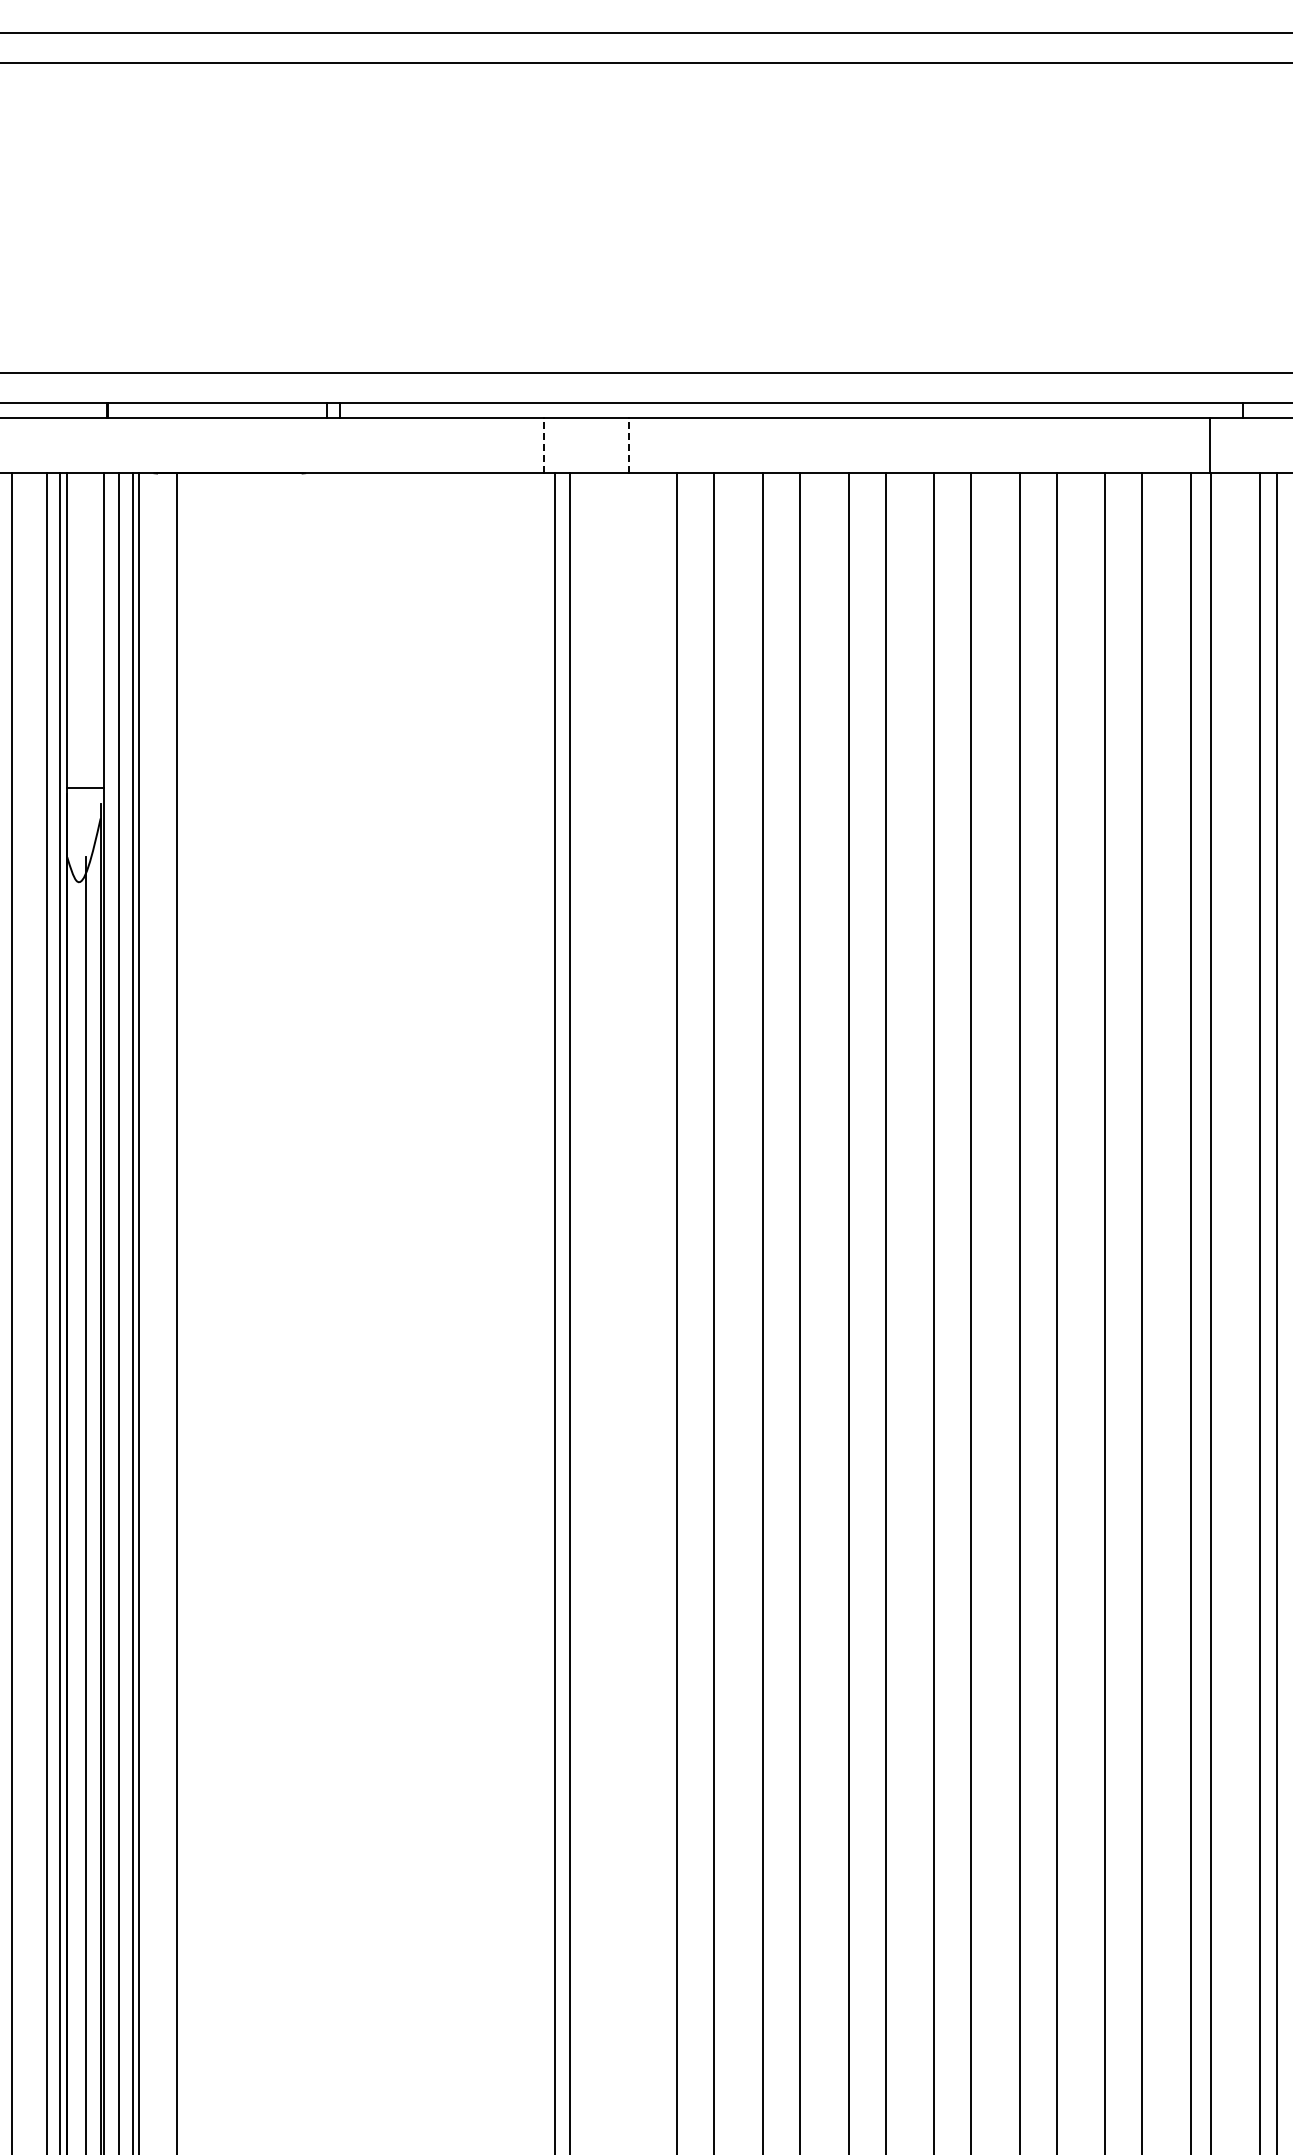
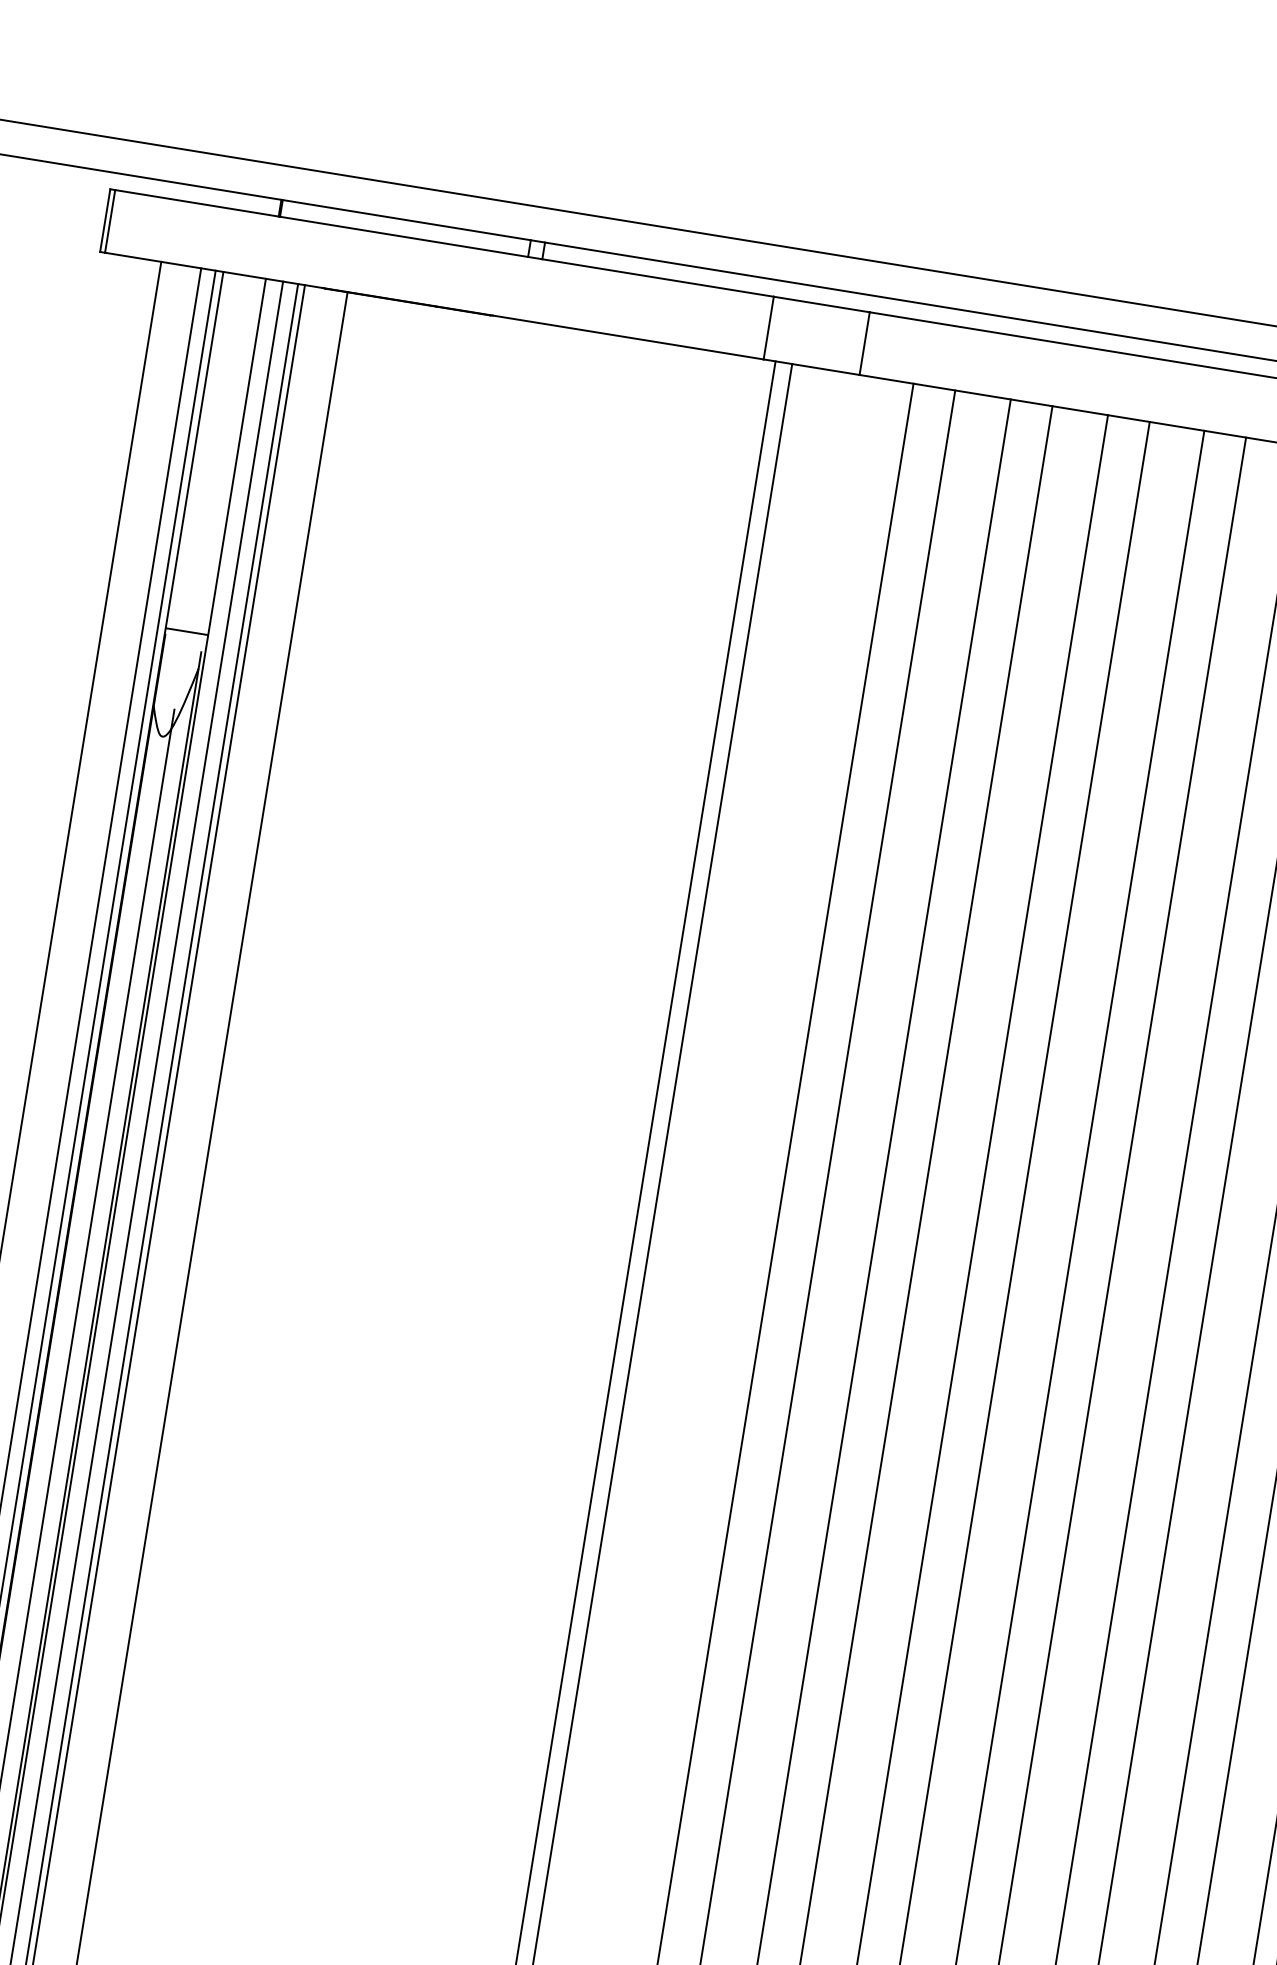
line: (544, 445) -> (768, 328), dashed -> solid
line: (629, 445) -> (864, 343), dashed -> solid

